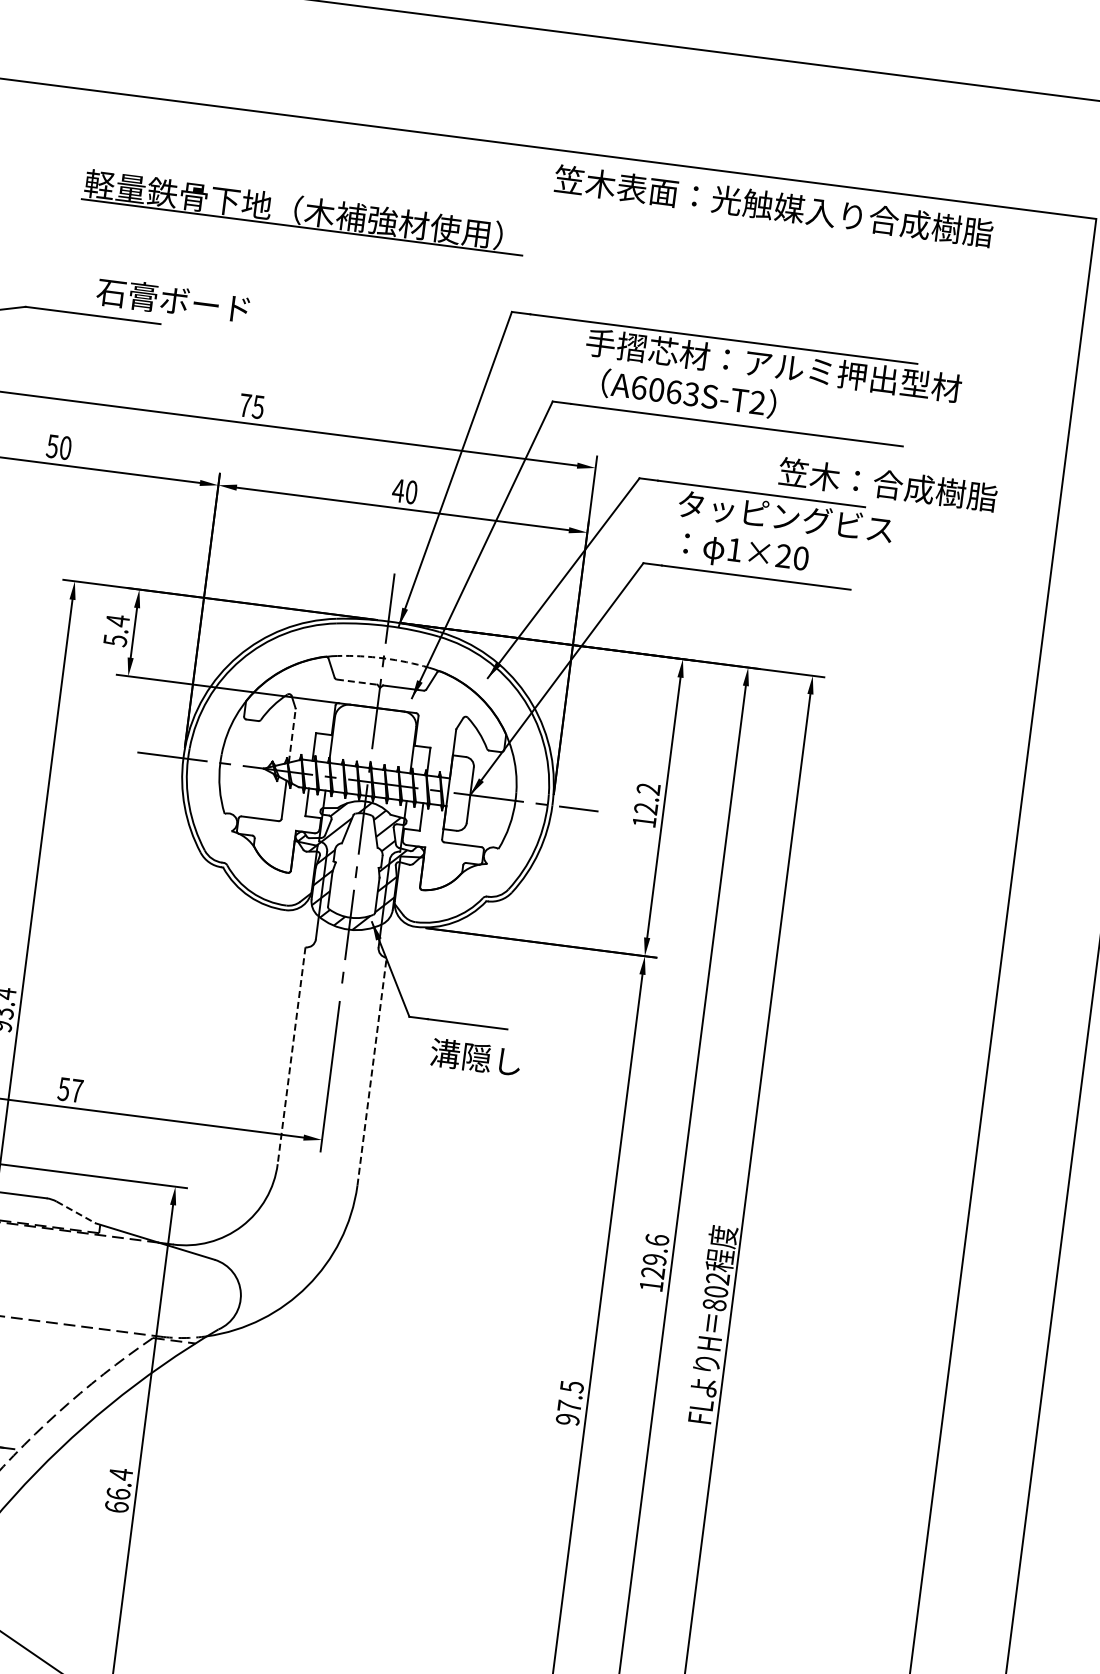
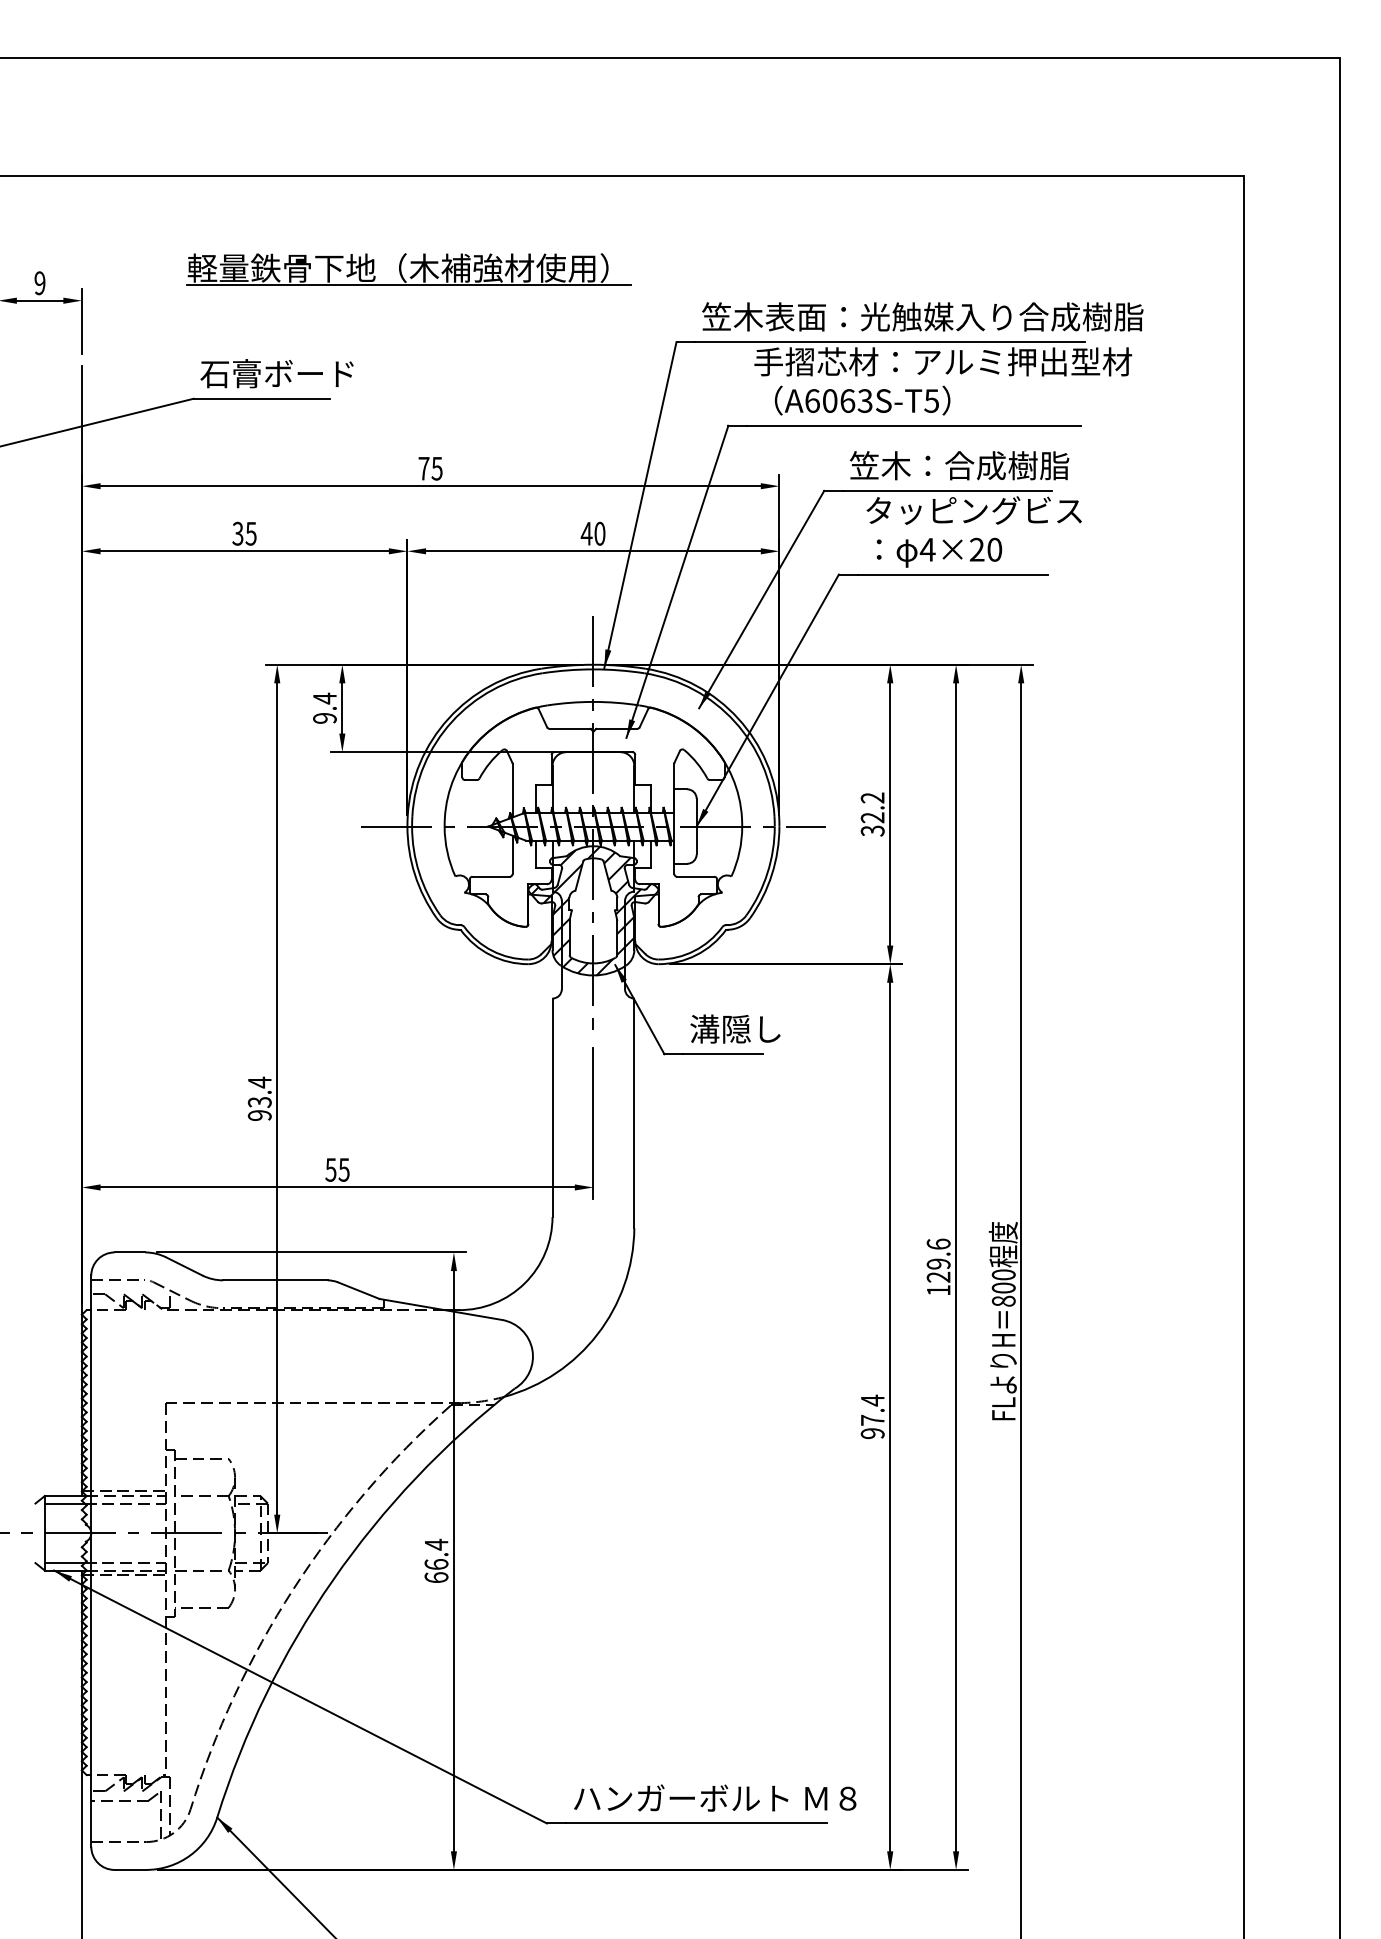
text: (773, 205) -> (922, 316), moved
part: (306, 206) -> (410, 263), moved
text: (172, 300) -> (276, 373), moved
text: (757, 402) -> (931, 400), A6063S-T2 -> A6063S-T5
text: (59, 446) -> (244, 533), 50 -> 35
text: (887, 484) -> (959, 465), moved
text: (734, 549) -> (927, 549), 1×20 -> 4×20
text: (114, 640) -> (324, 718), 5.4 -> 9.4
arc: (383, 657) -> (593, 701), dashed -> solid
line: (357, 681) -> (570, 728), dashed -> solid
line: (292, 735) -> (512, 790), dashed -> solid
text: (644, 821) -> (872, 830), 12.2 -> 32.2
line: (291, 1056) -> (552, 1108), dashed -> solid
text: (475, 1056) -> (735, 1028), moved
line: (372, 1071) -> (634, 1113), dashed -> solid
text: (76, 1090) -> (343, 1169), 57 -> 55
line: (76, 1212) -> (359, 1290), dashed -> solid
text: (717, 1278) -> (1003, 1274), 802 -> 800
text: (571, 1386) -> (872, 1400), 97.5 -> 97.4

